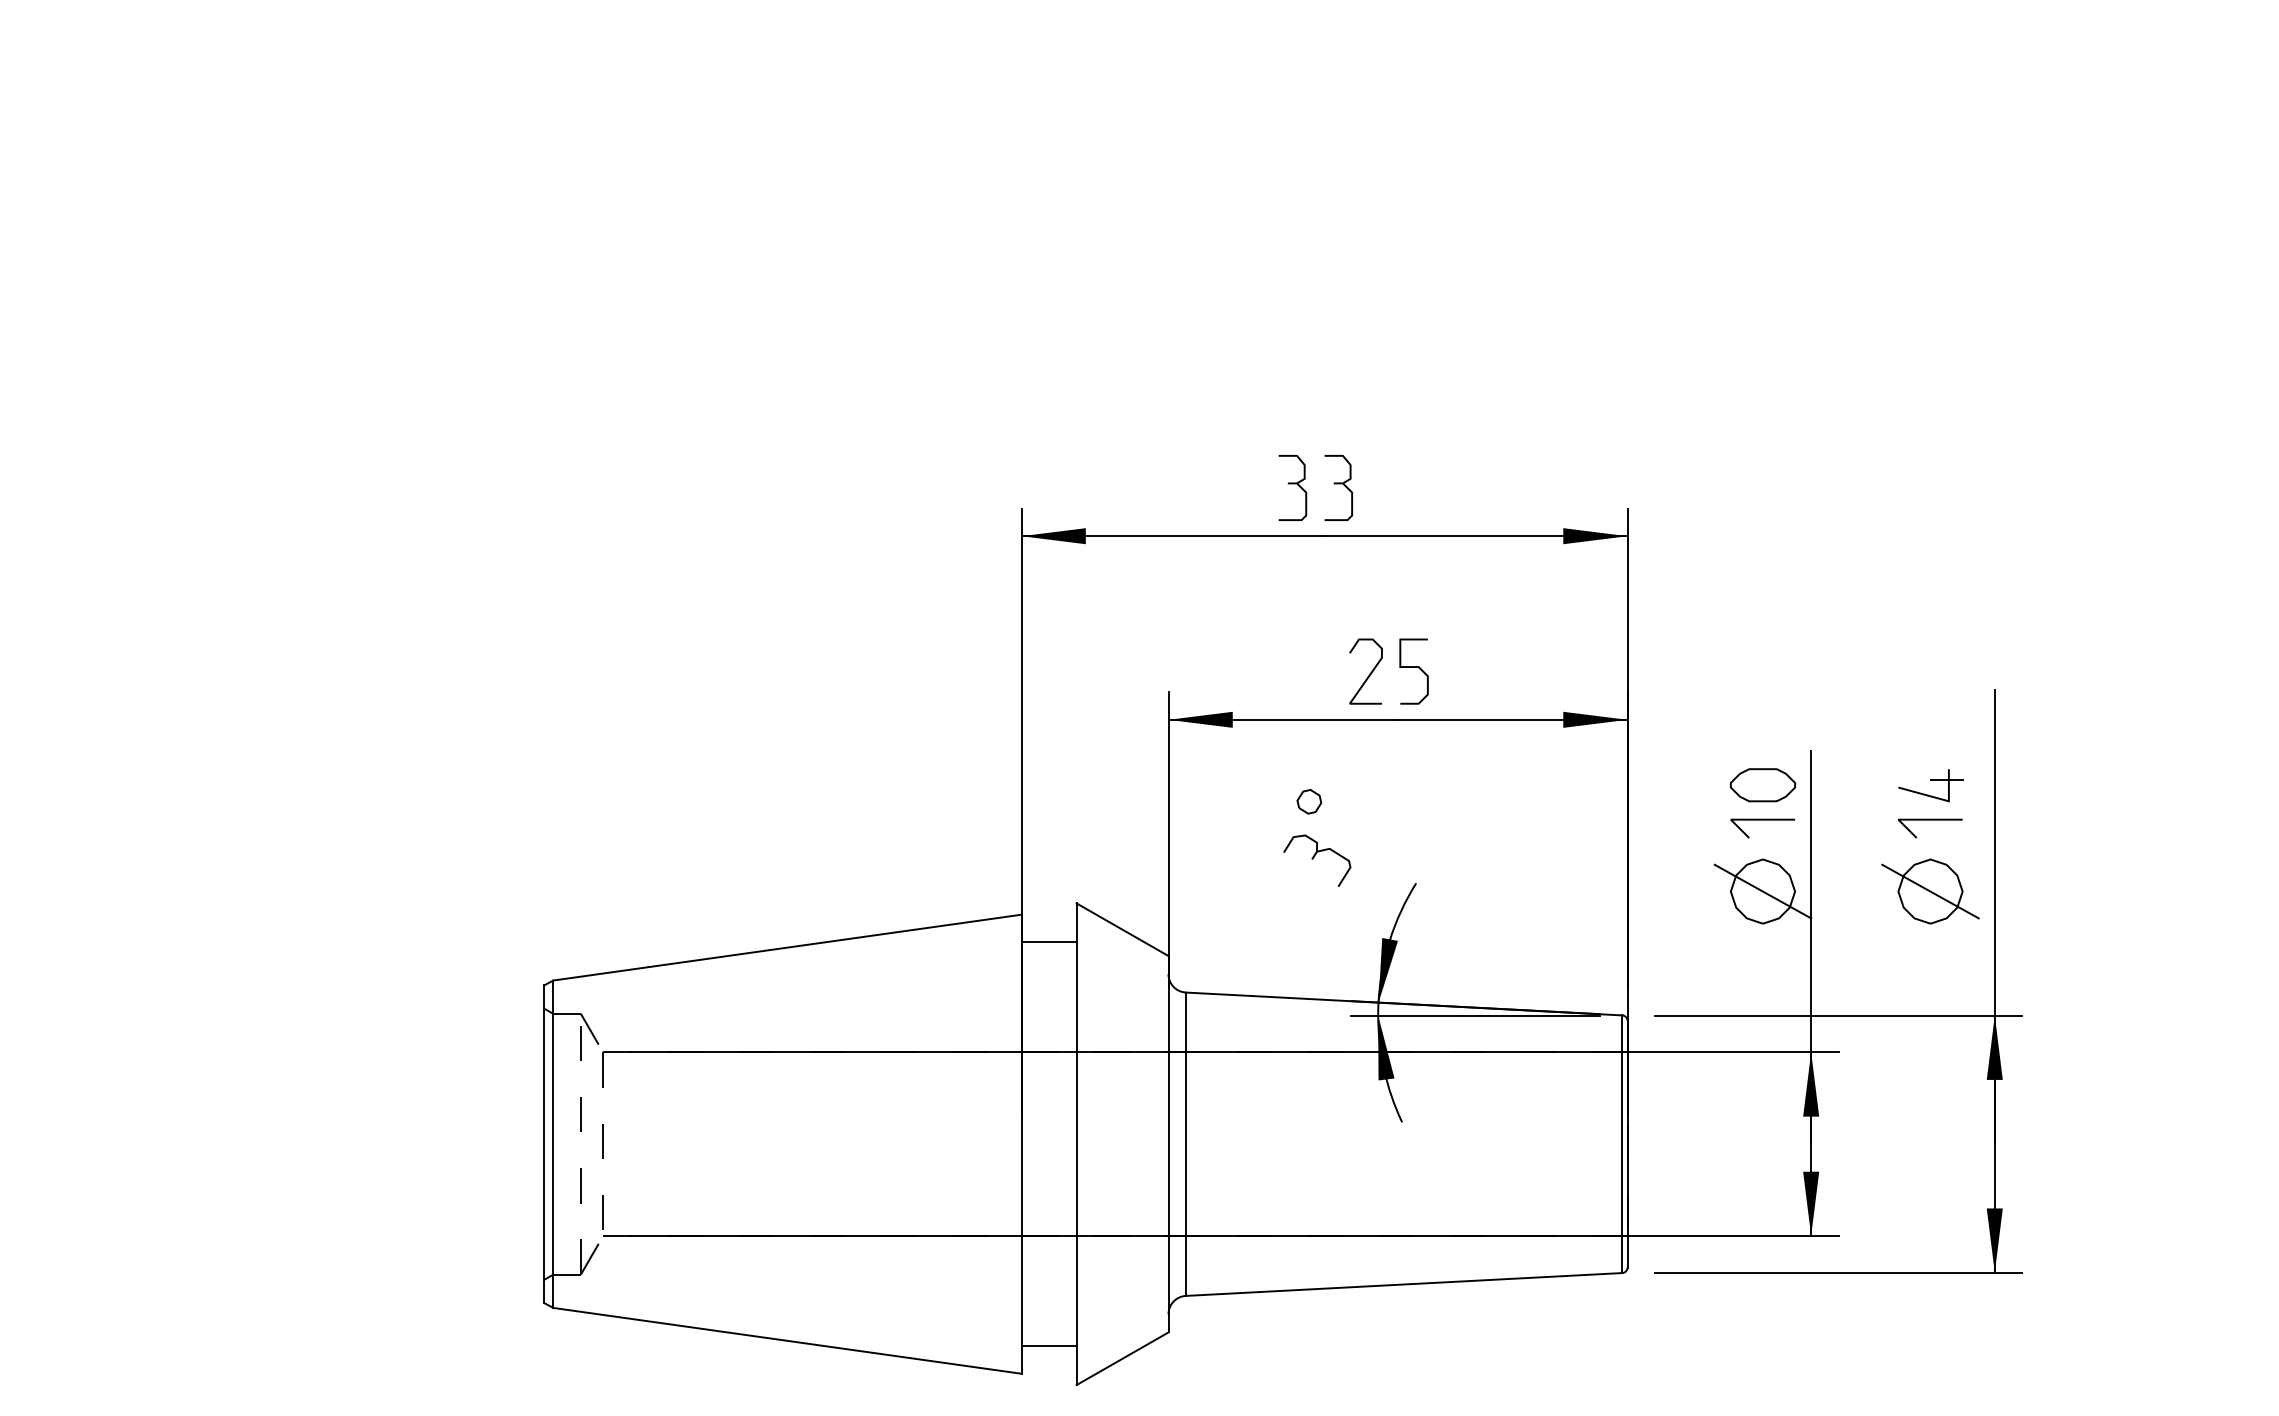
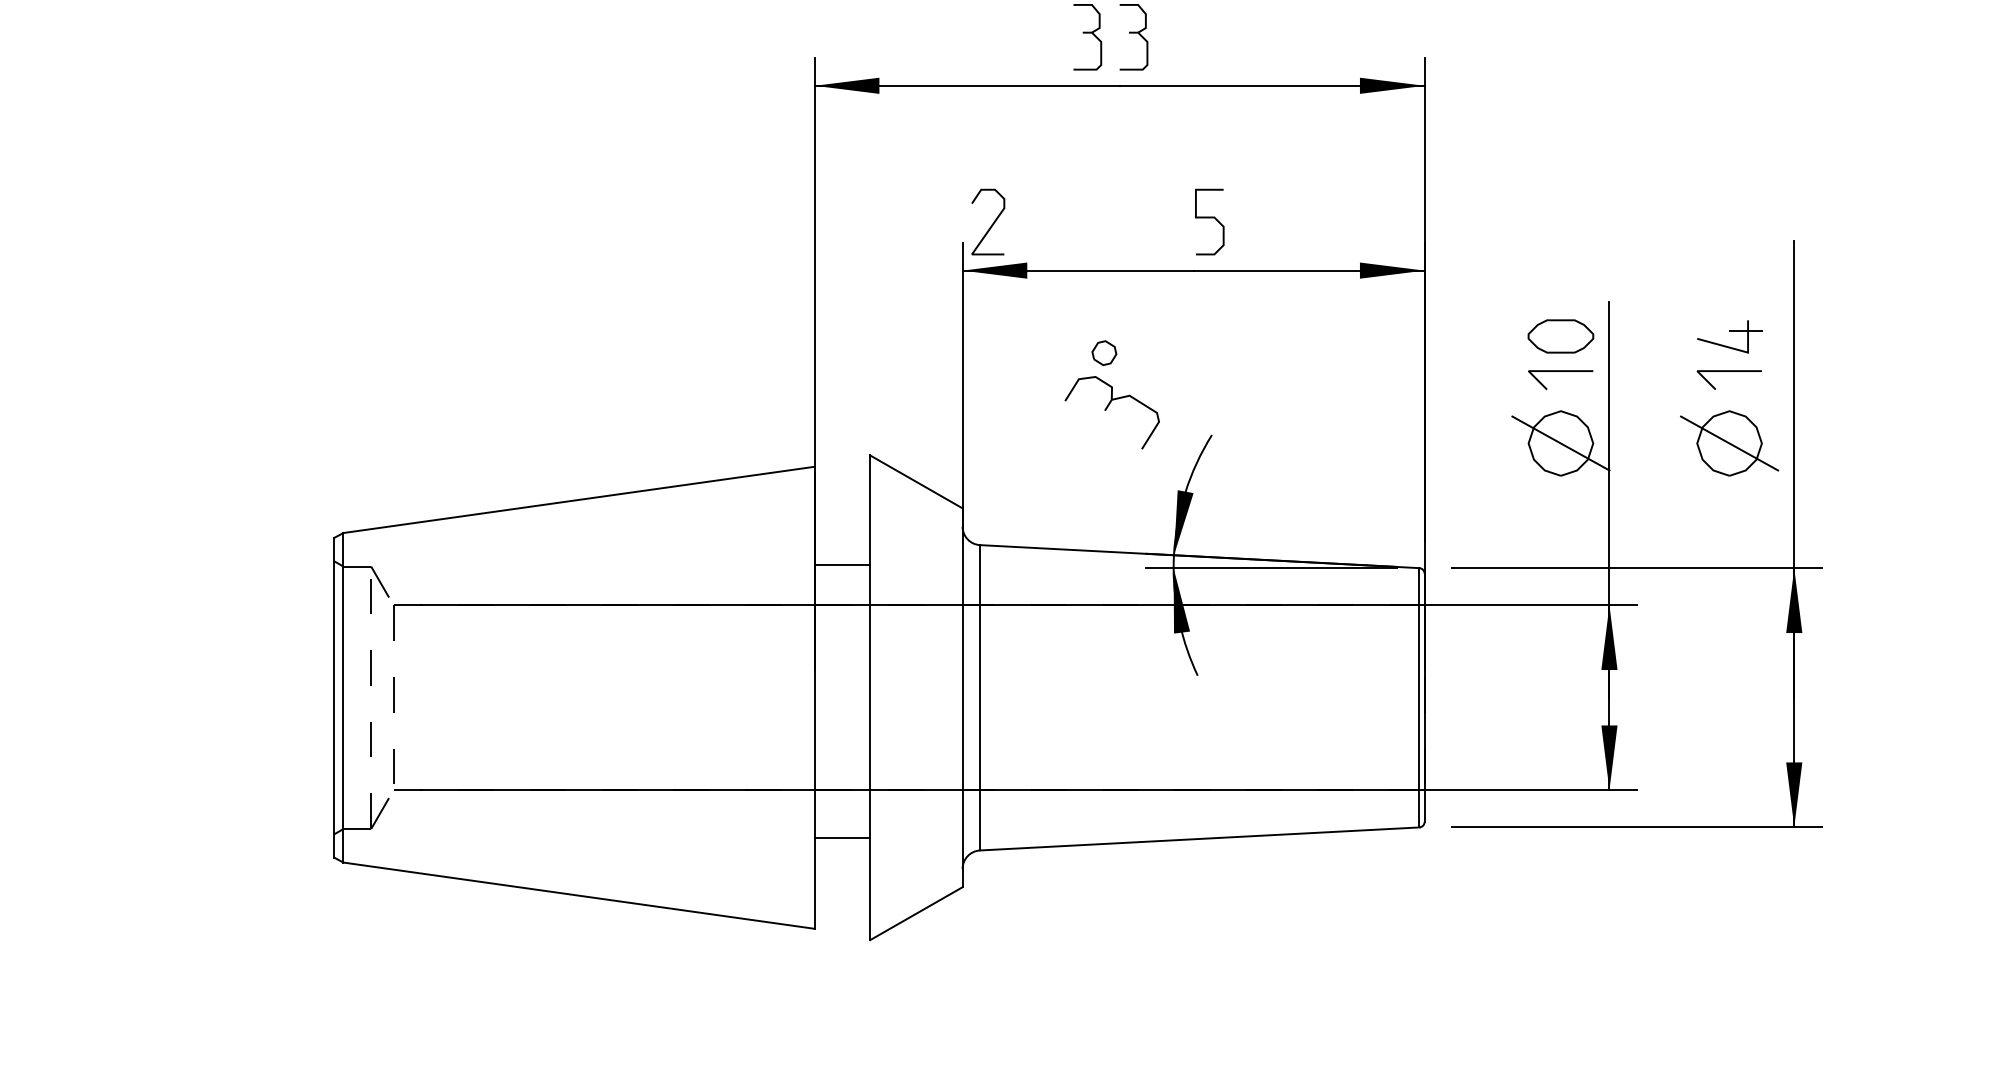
curve: (1369, 673) -> (991, 224), moved
part: (1317, 860) -> (1112, 412), size x1.4
line: (1048, 942) -> (841, 565), moved
line: (1048, 1346) -> (841, 837), moved

